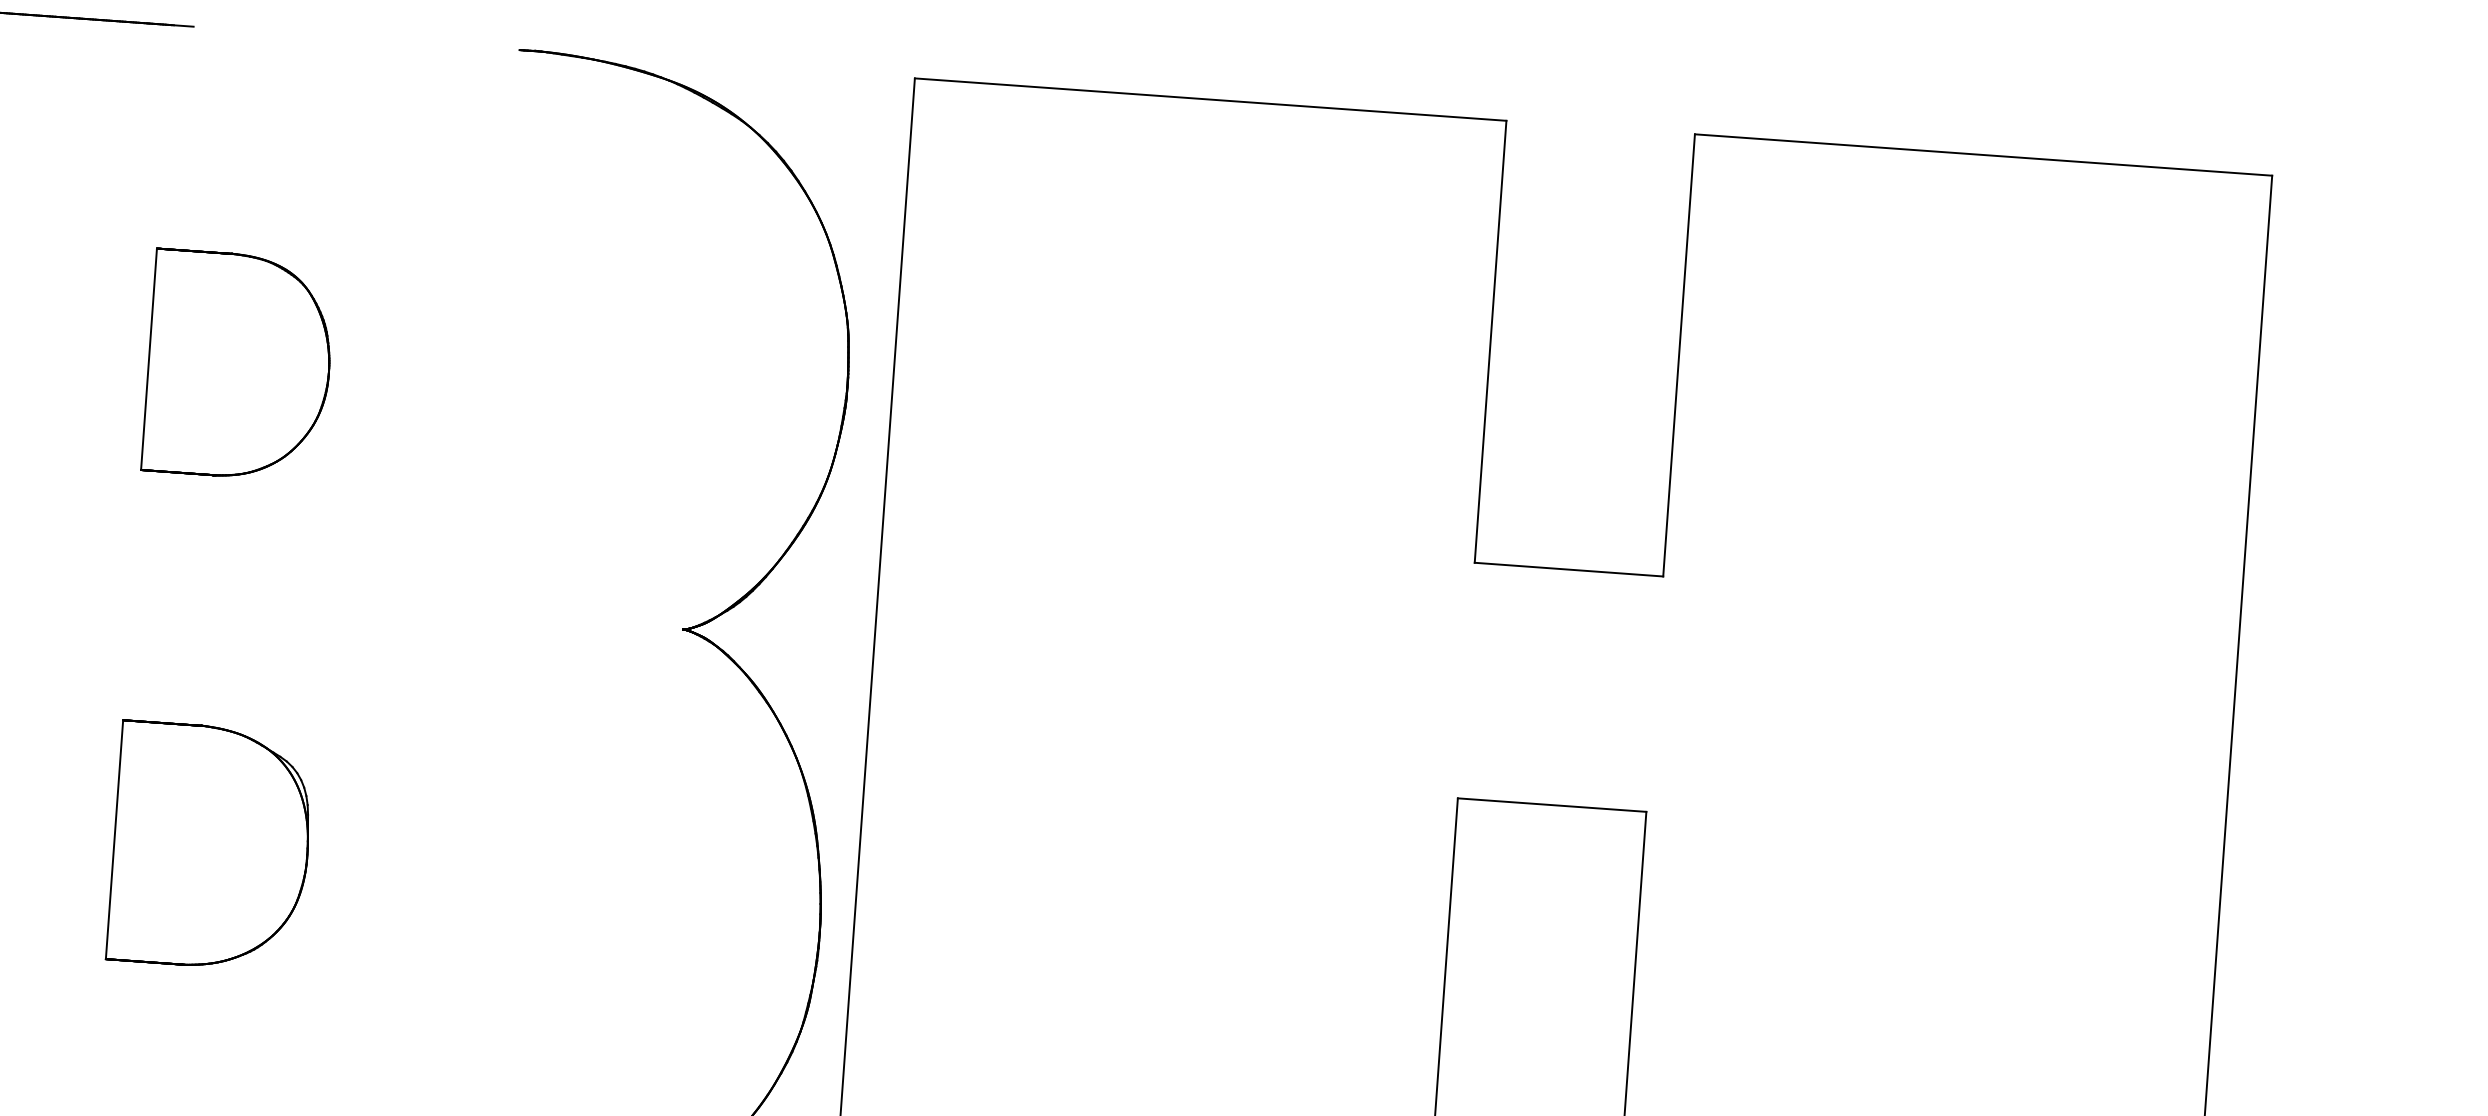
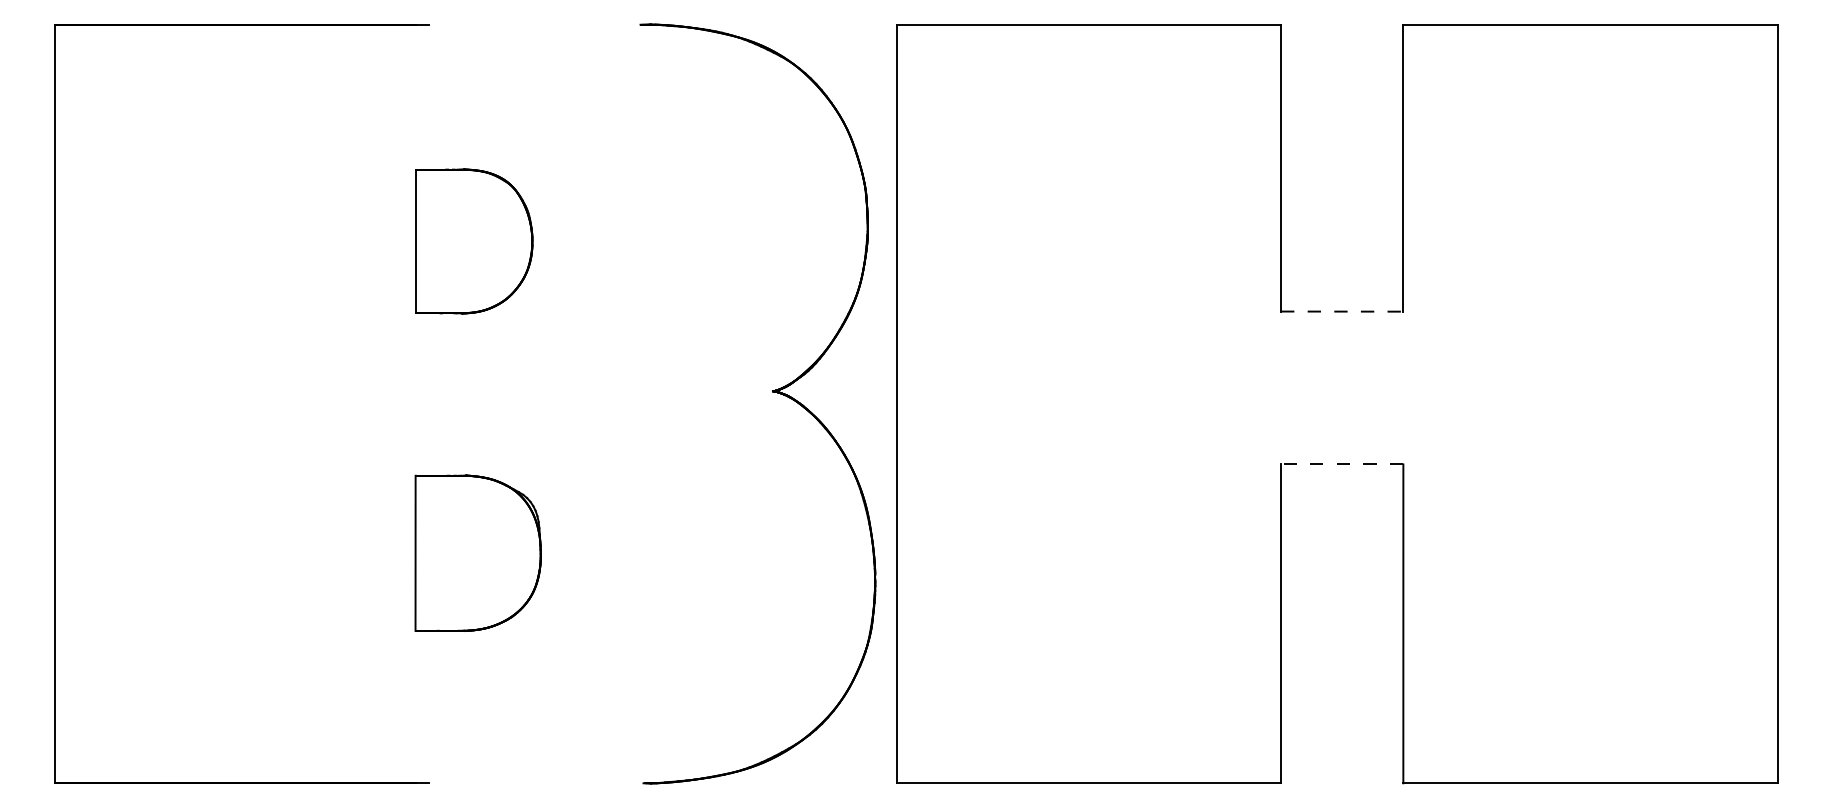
line: (1569, 569) -> (1342, 311), solid -> dashed
line: (1551, 805) -> (1341, 464), solid -> dashed

